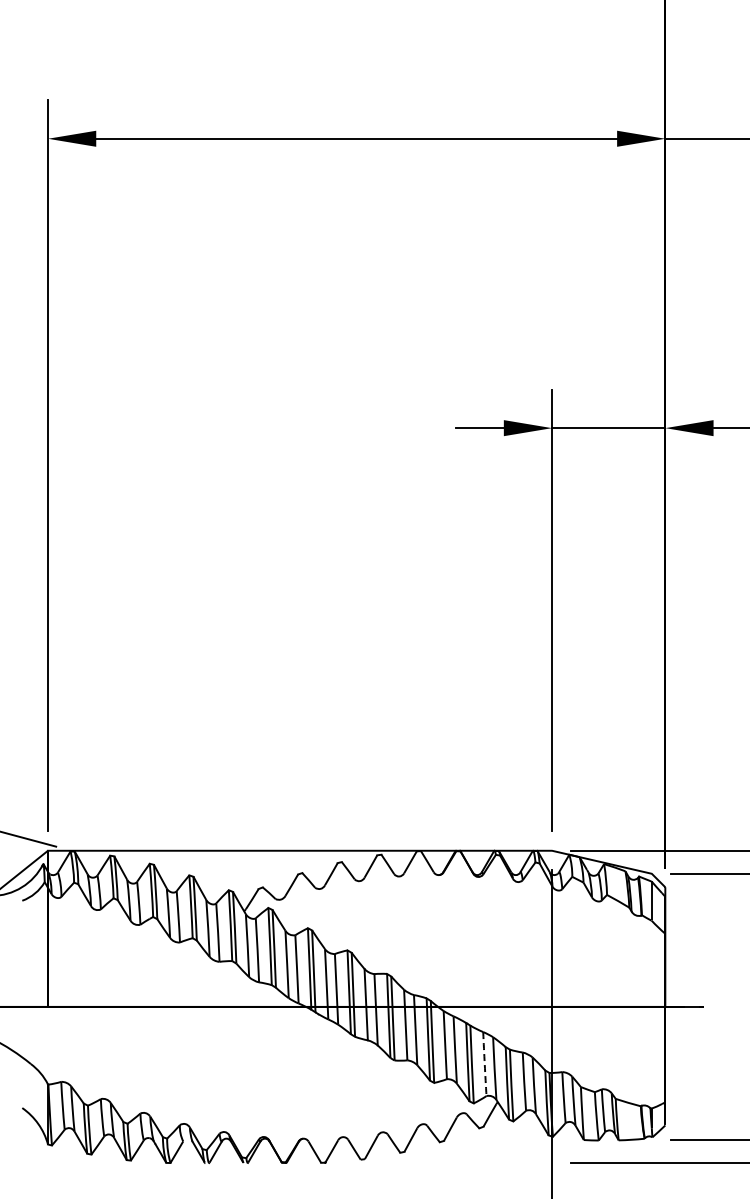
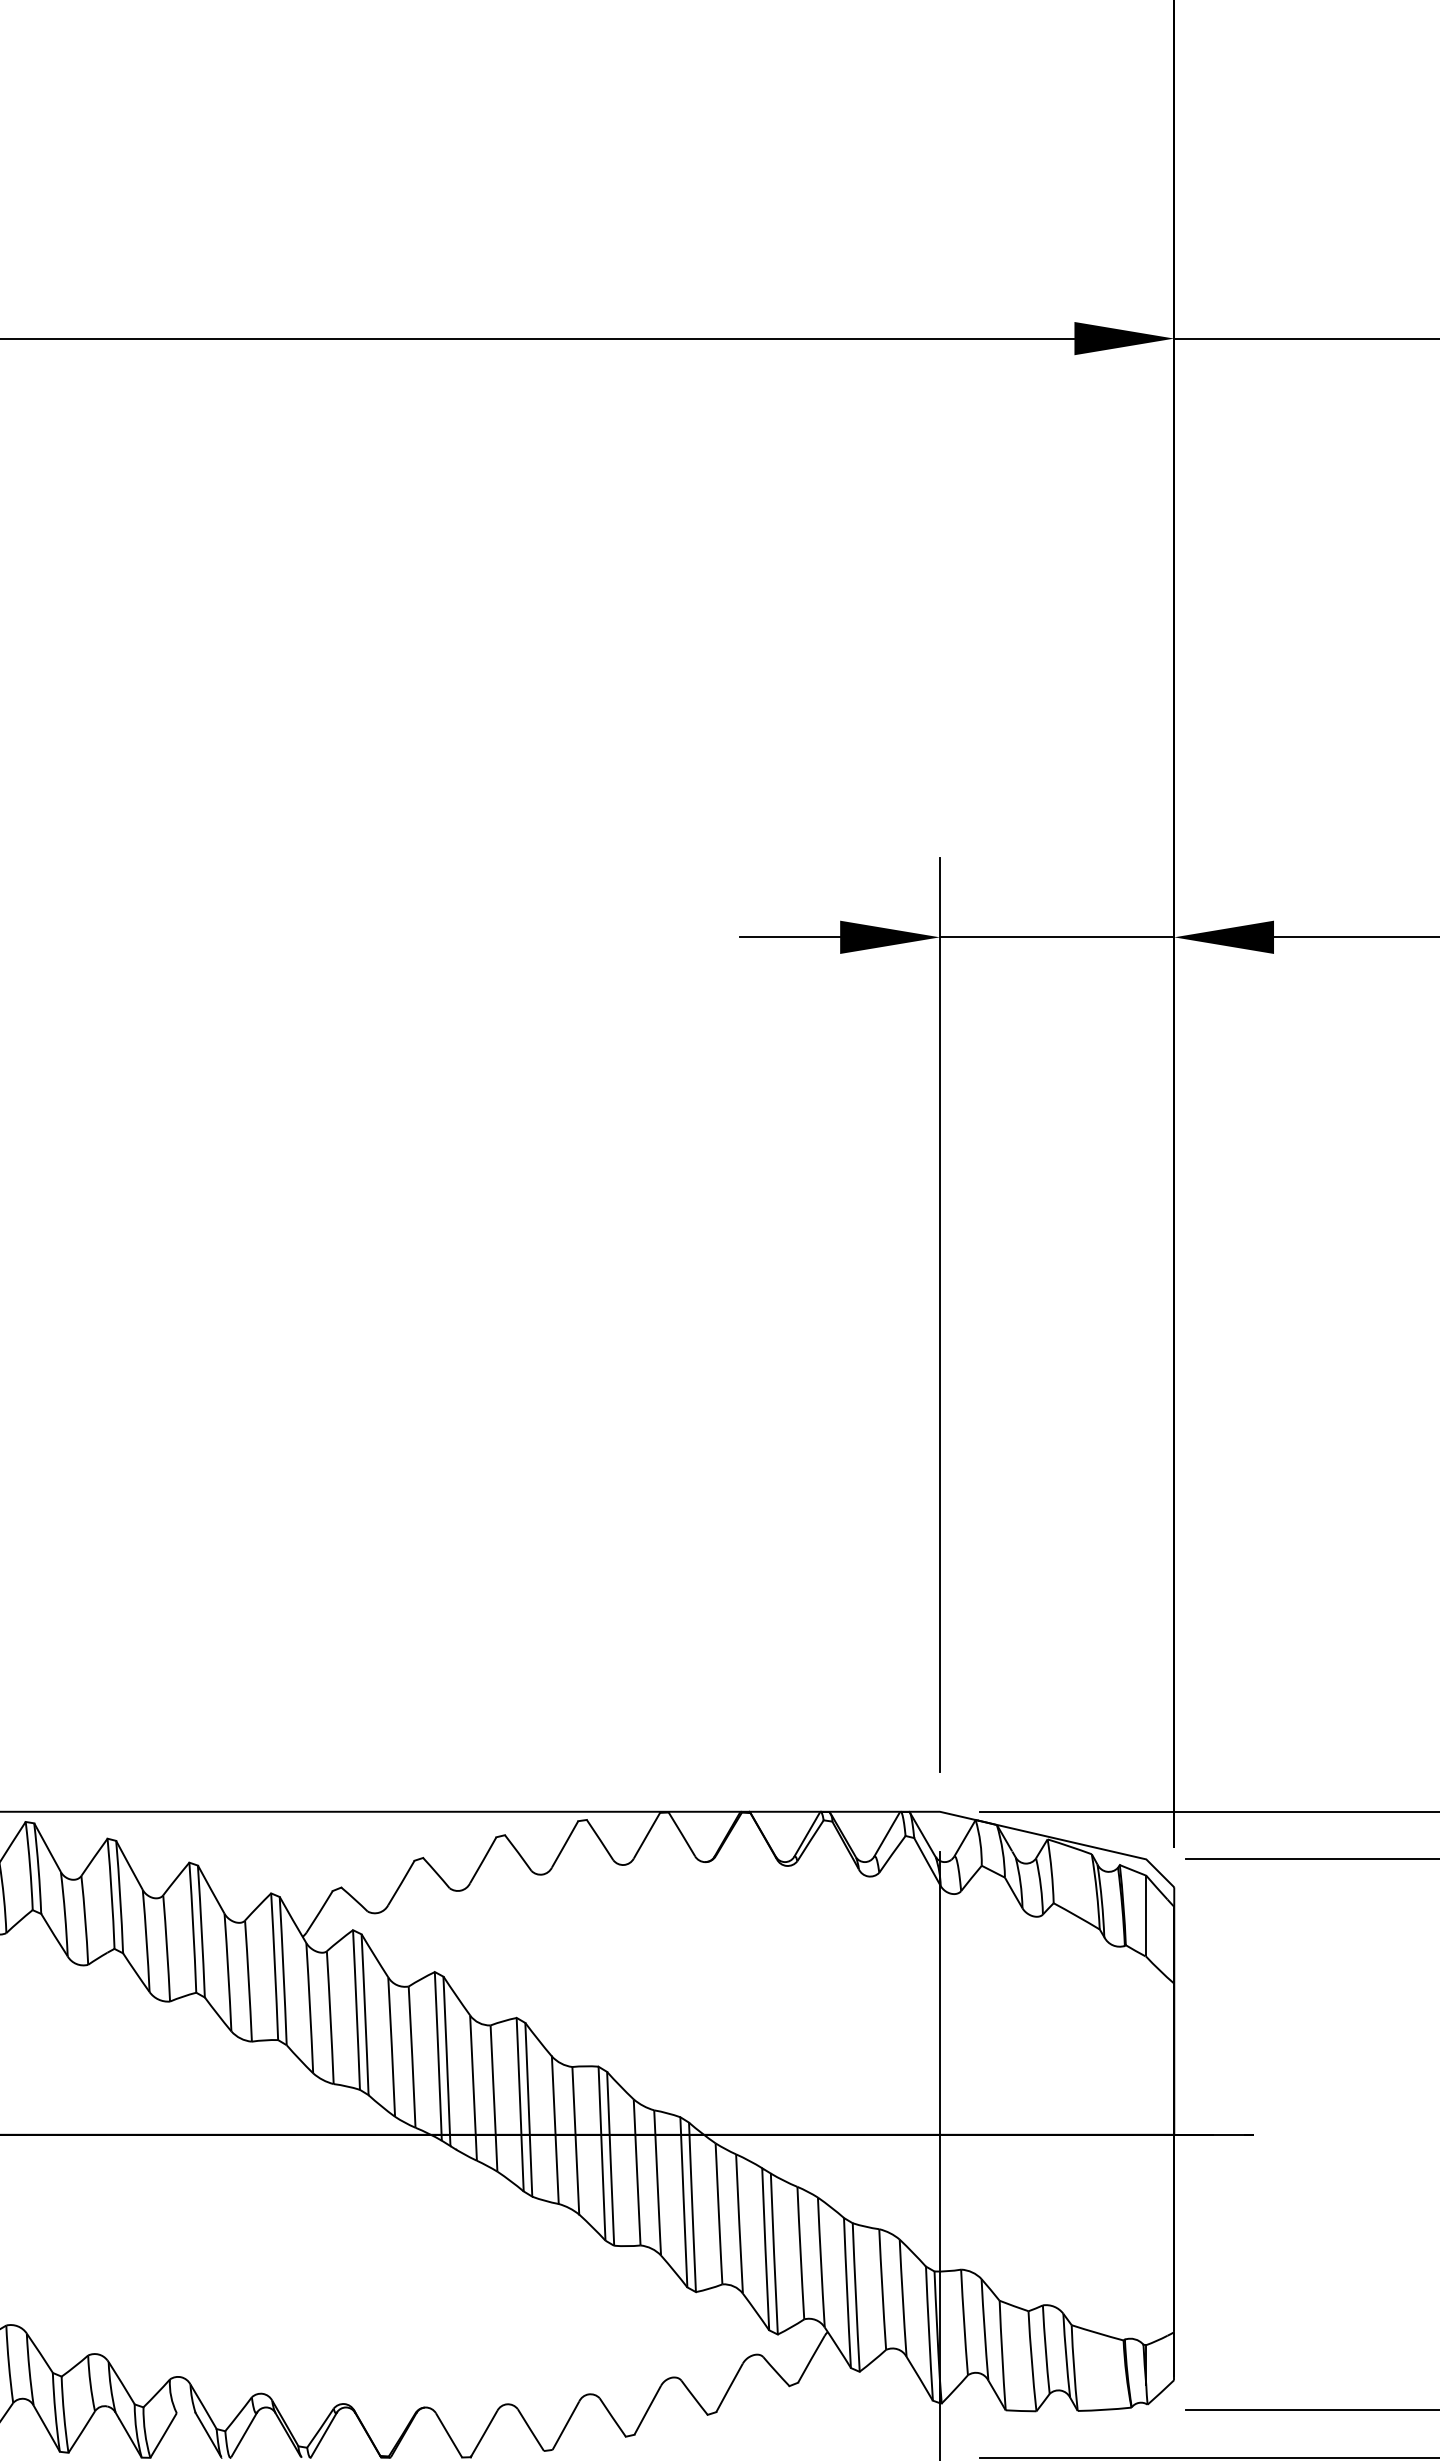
arc: (484, 1064) -> (800, 2254), dashed -> solid

